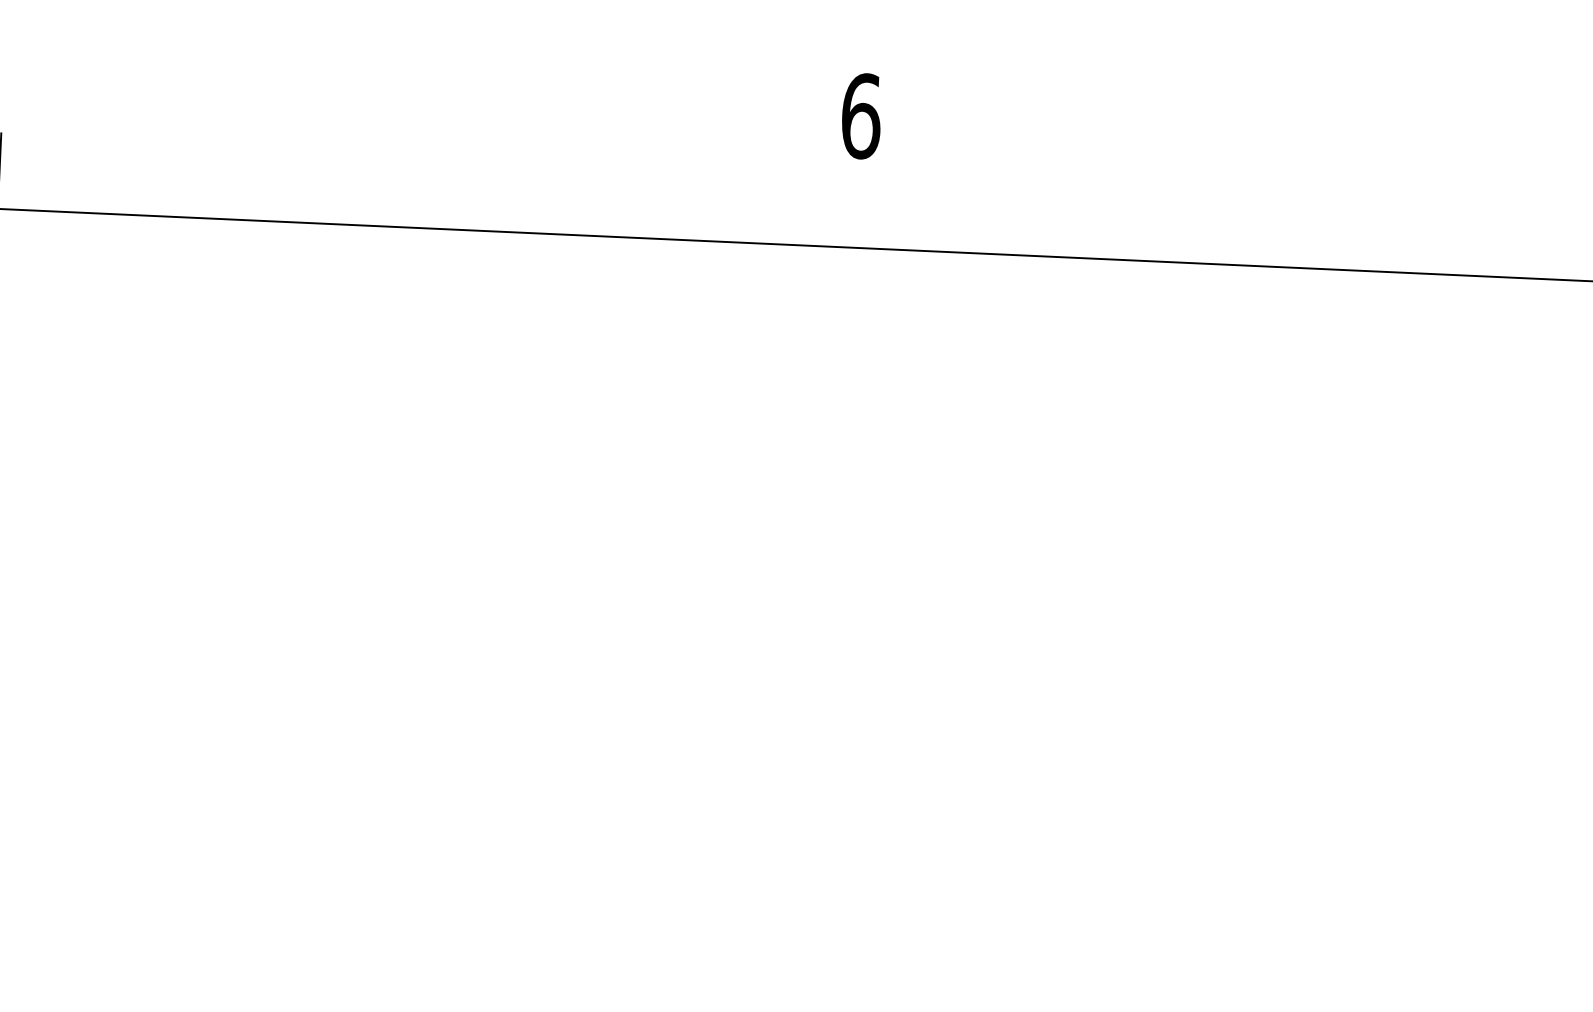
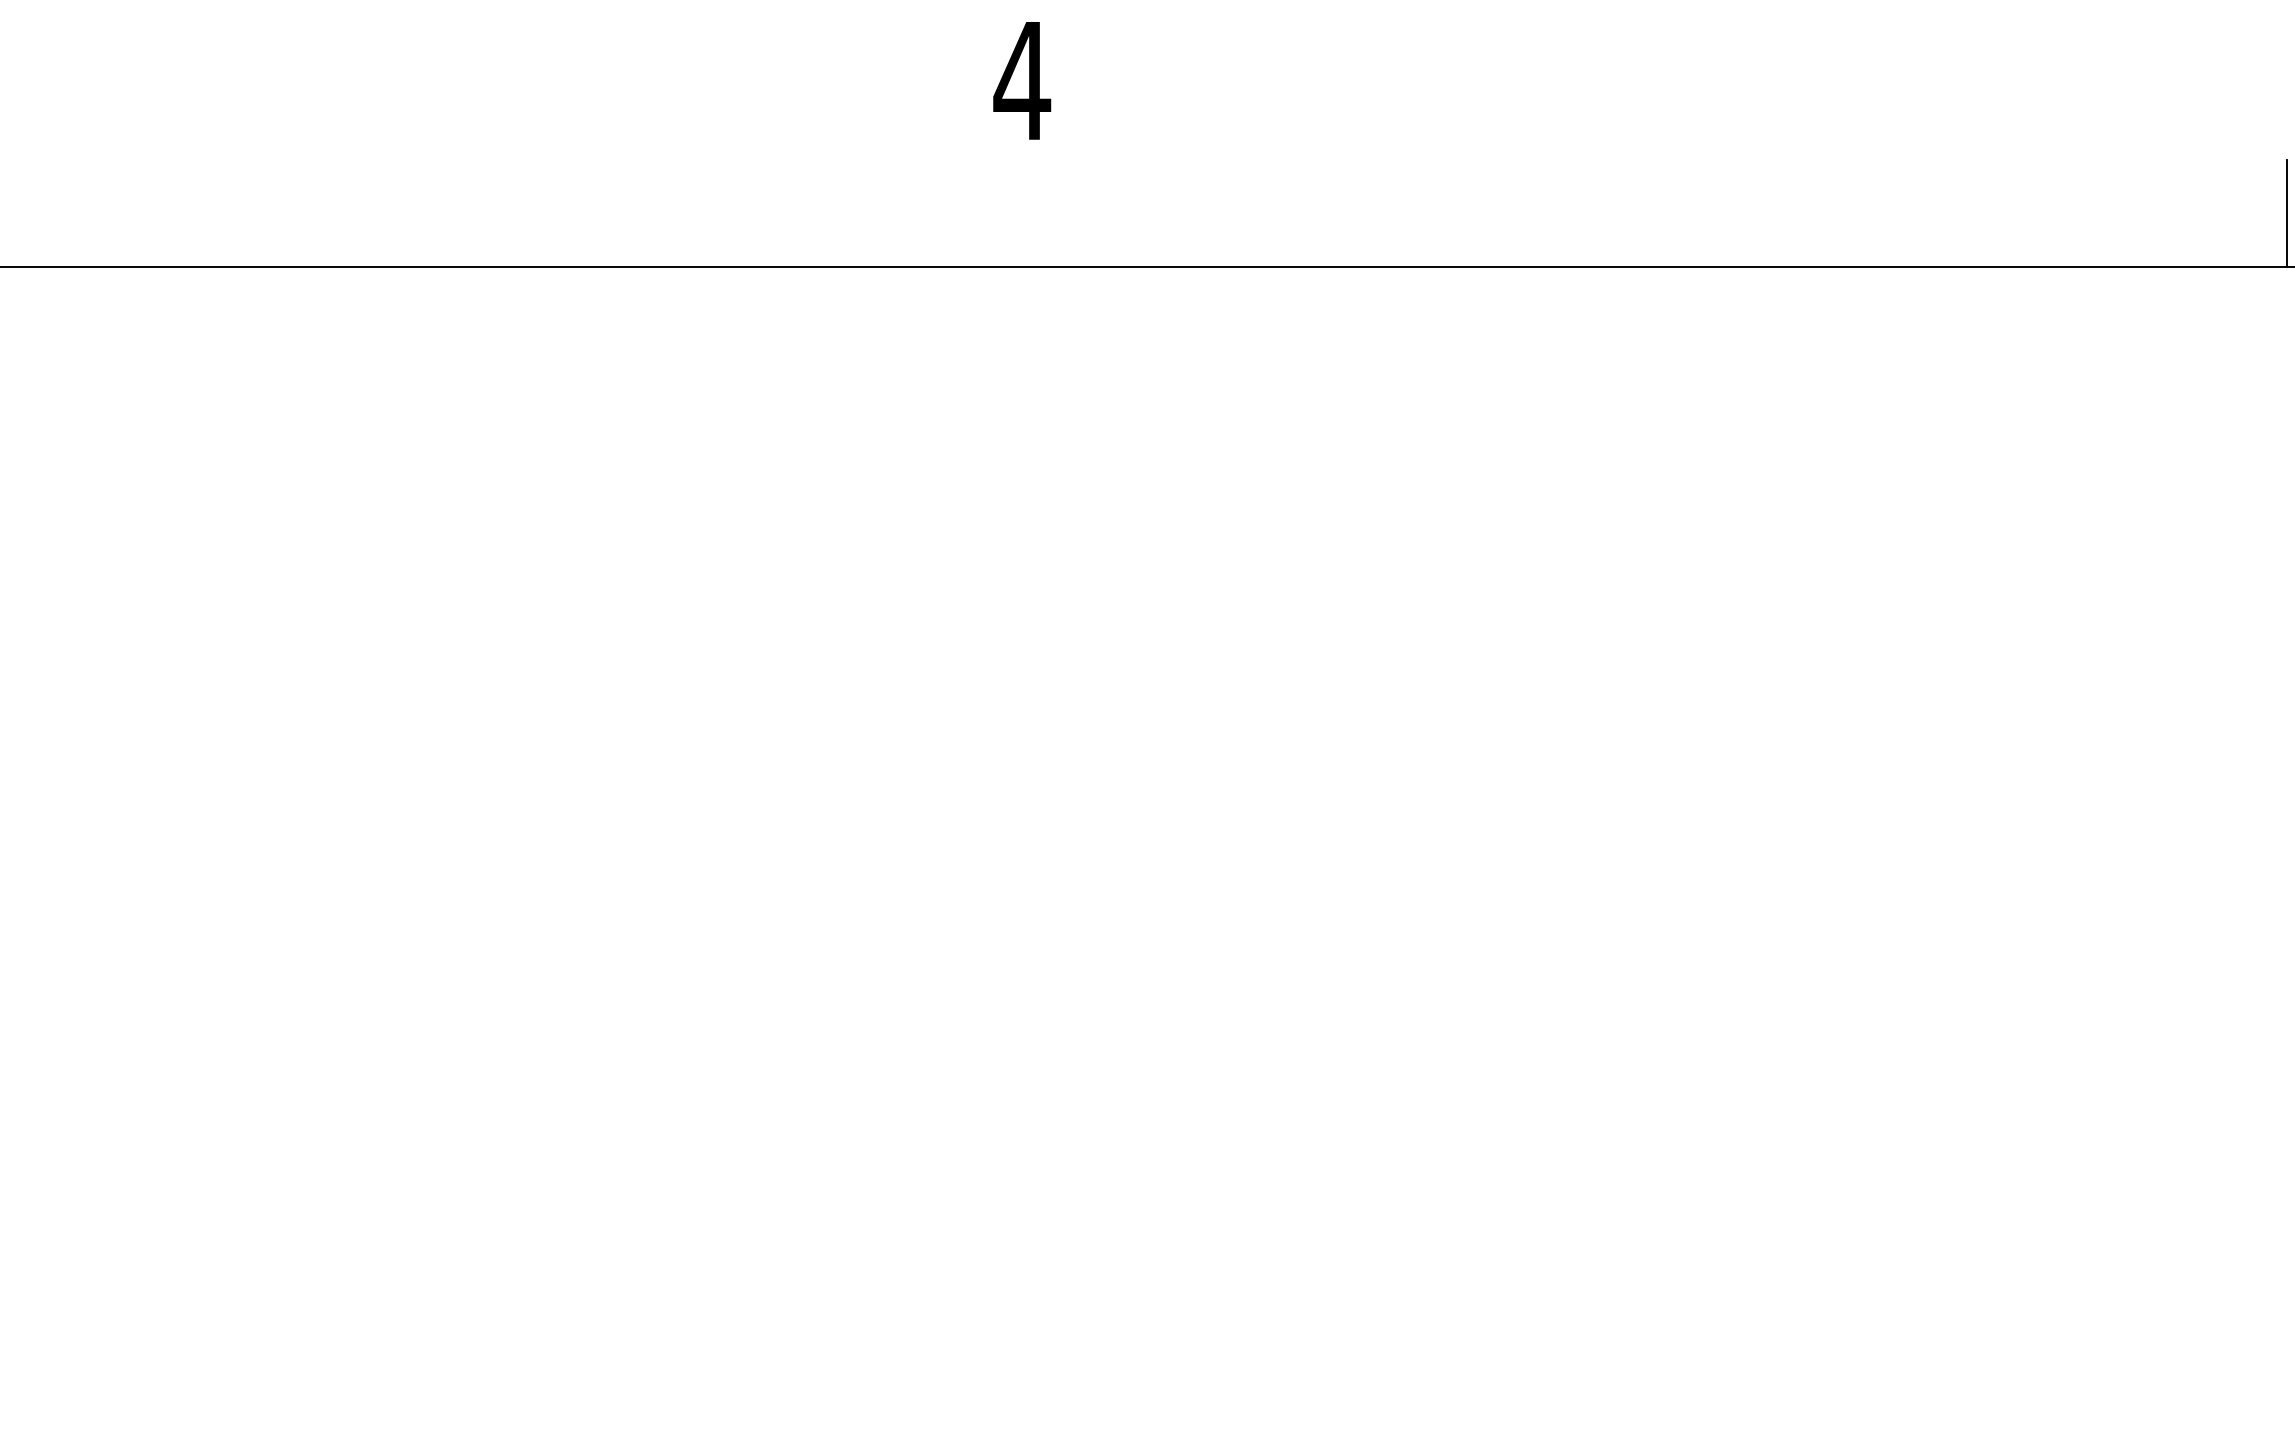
text: (861, 115) -> (1022, 80), 6 -> 4

